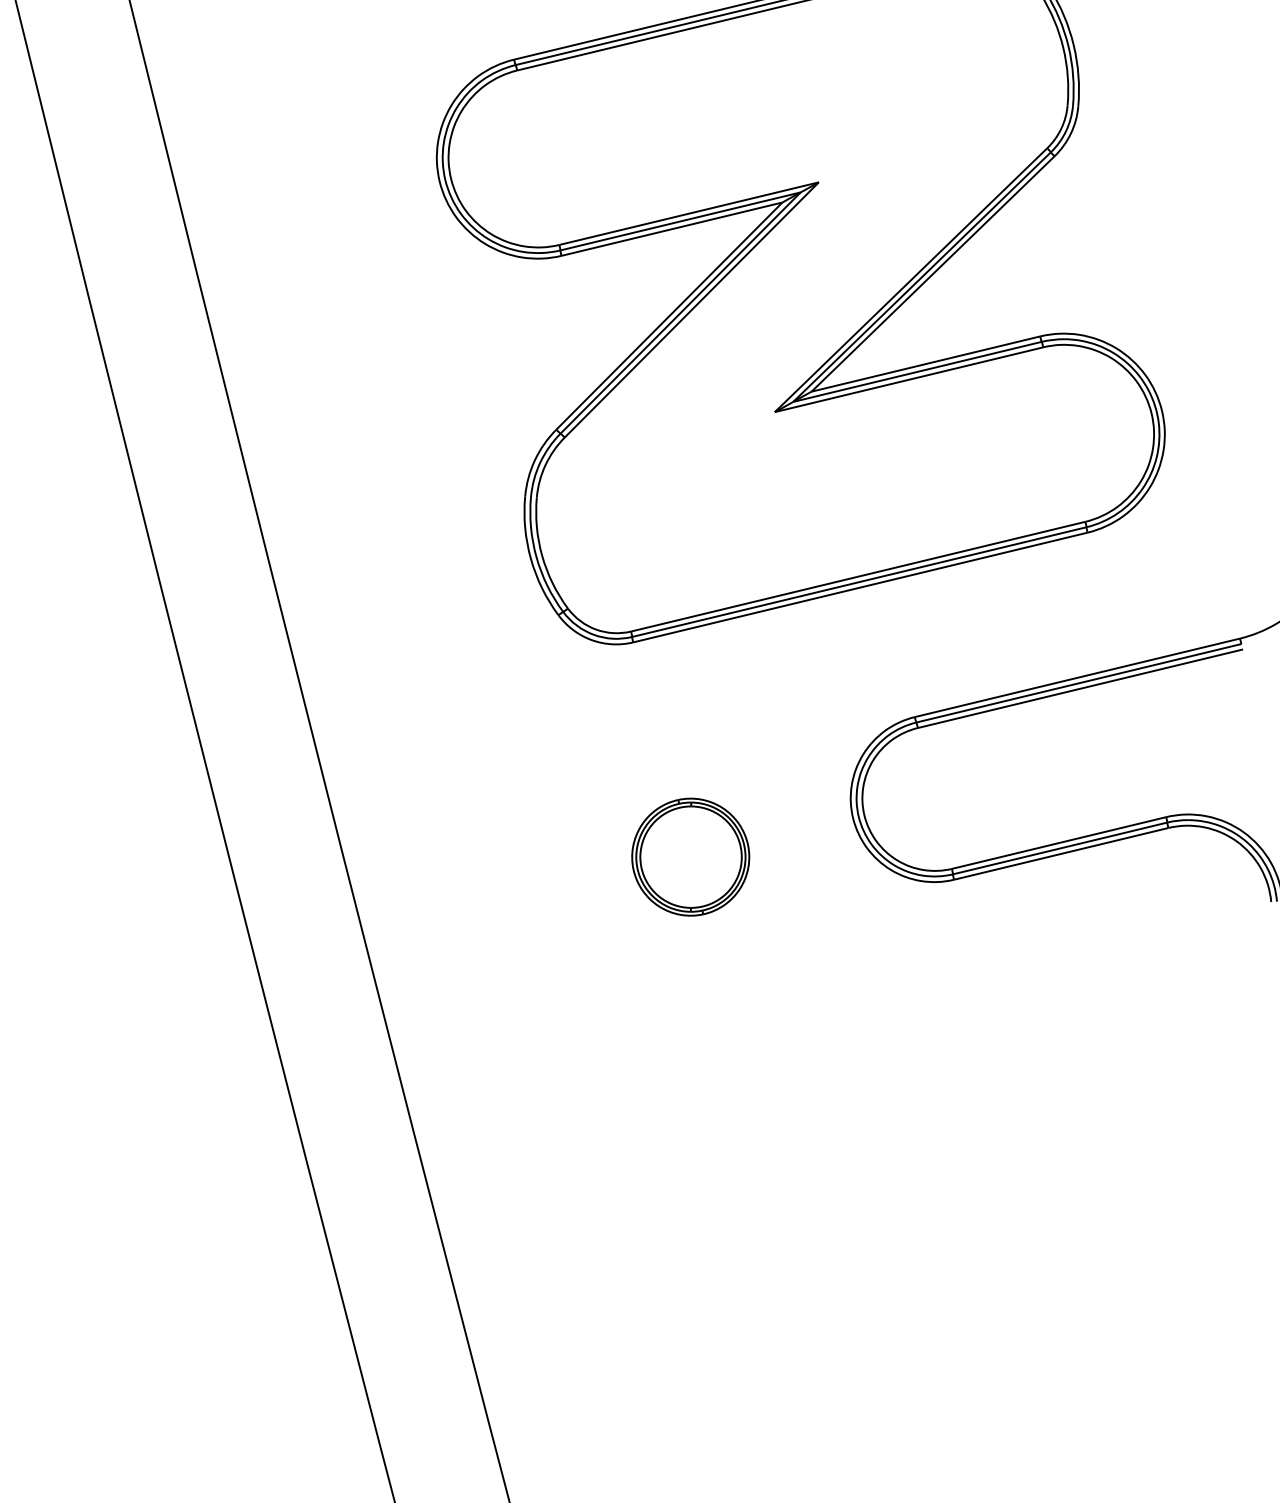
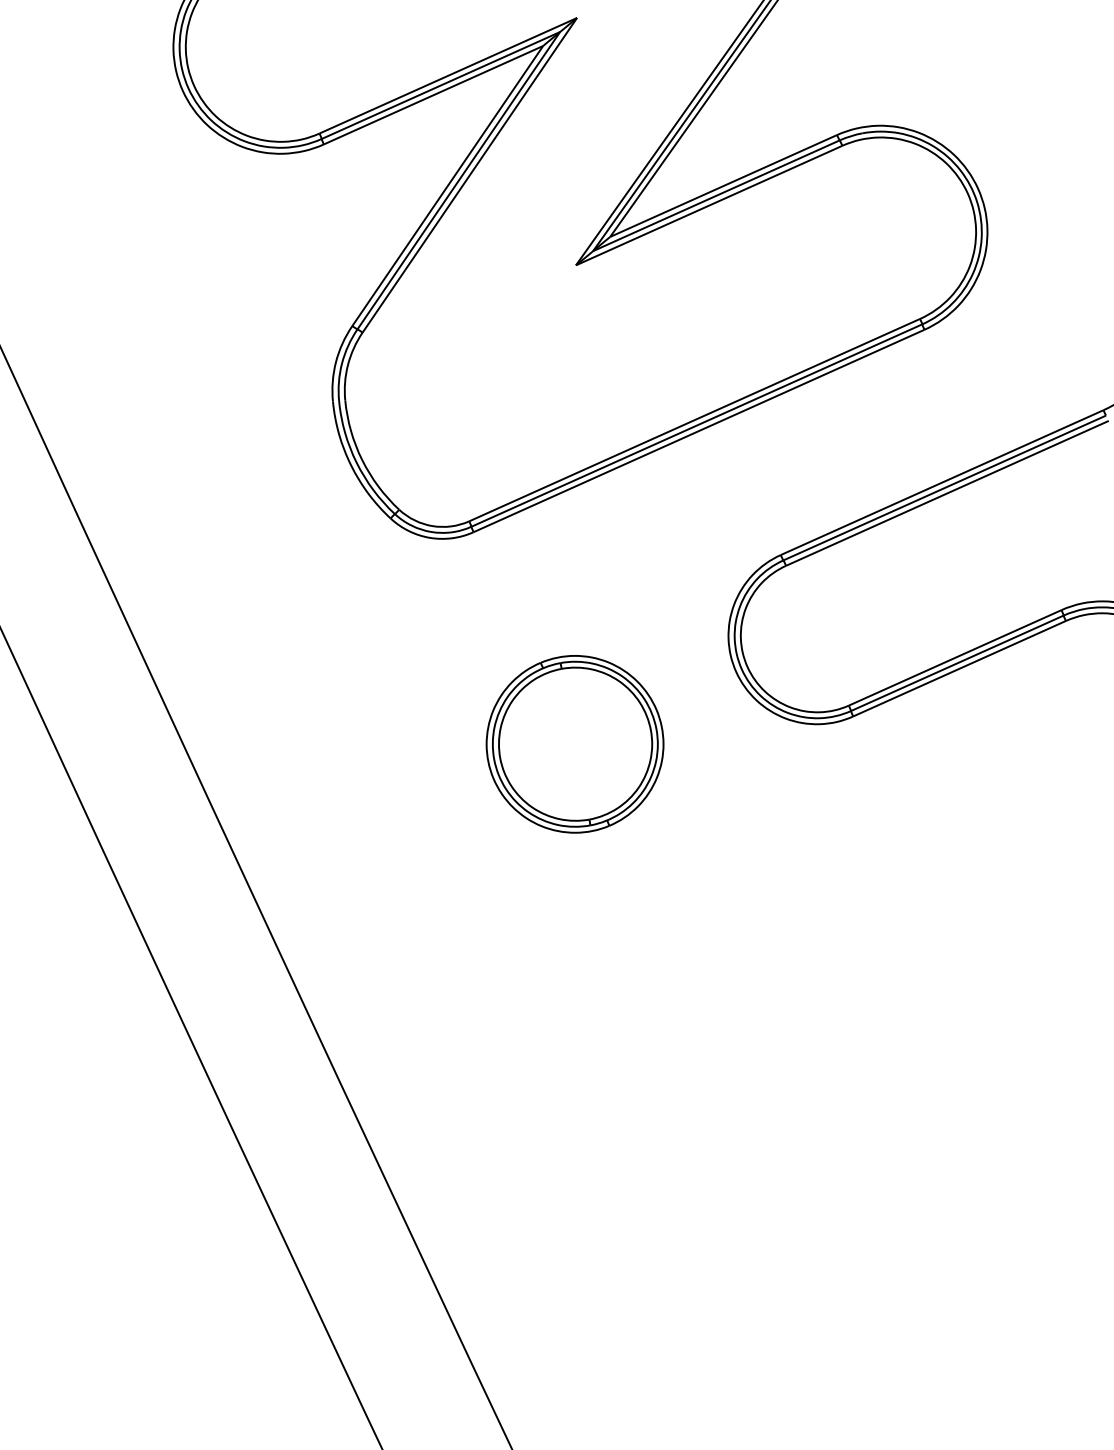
part: (690, 856) -> (574, 743), size x1.43

